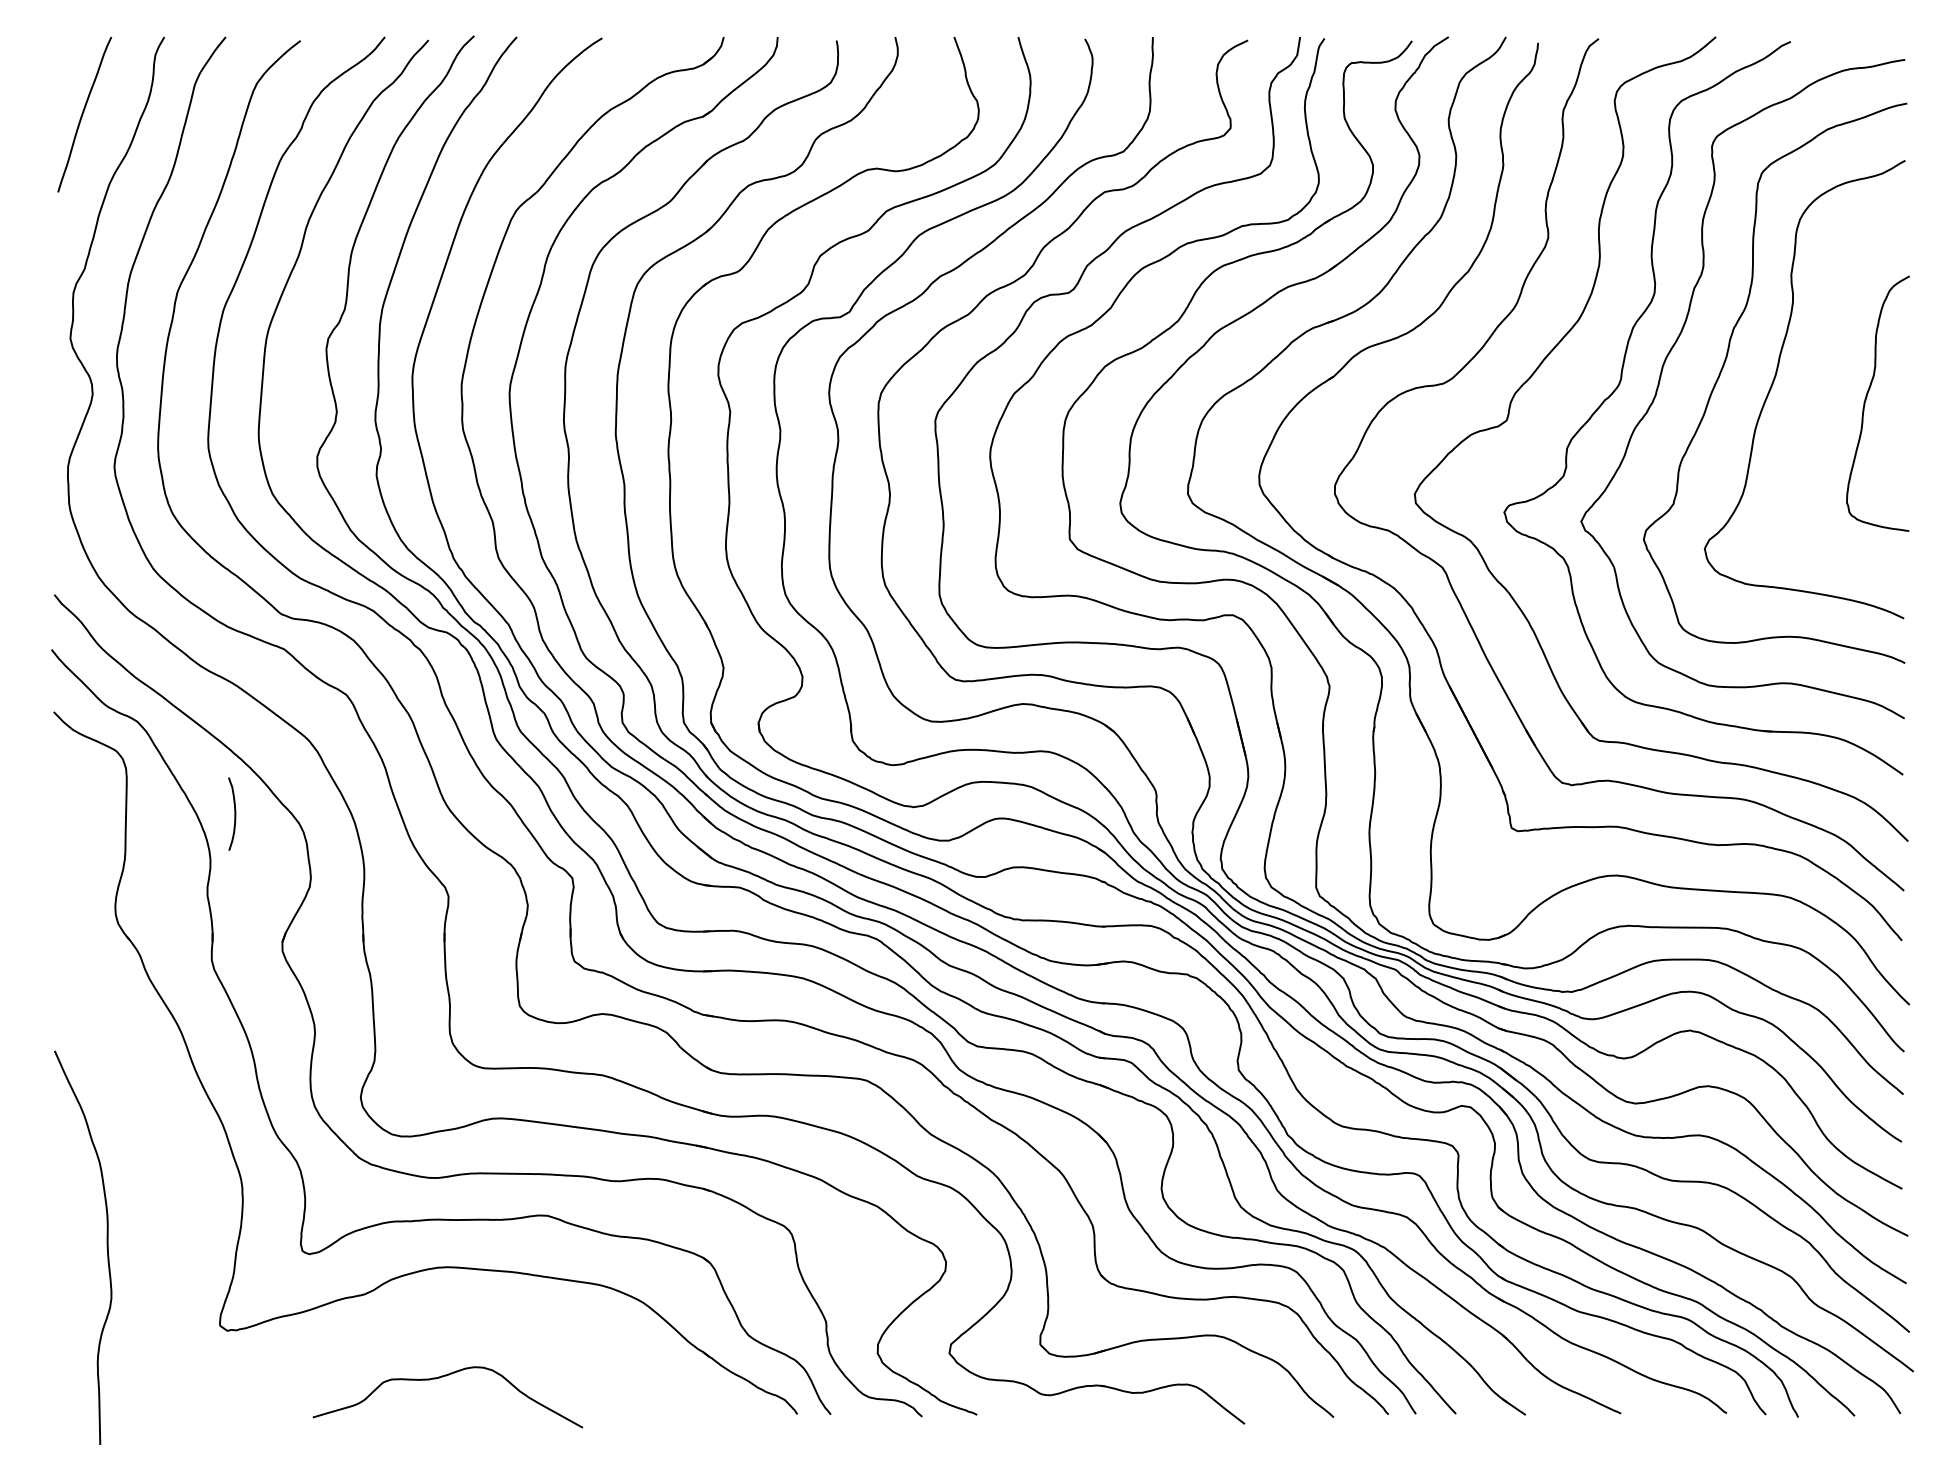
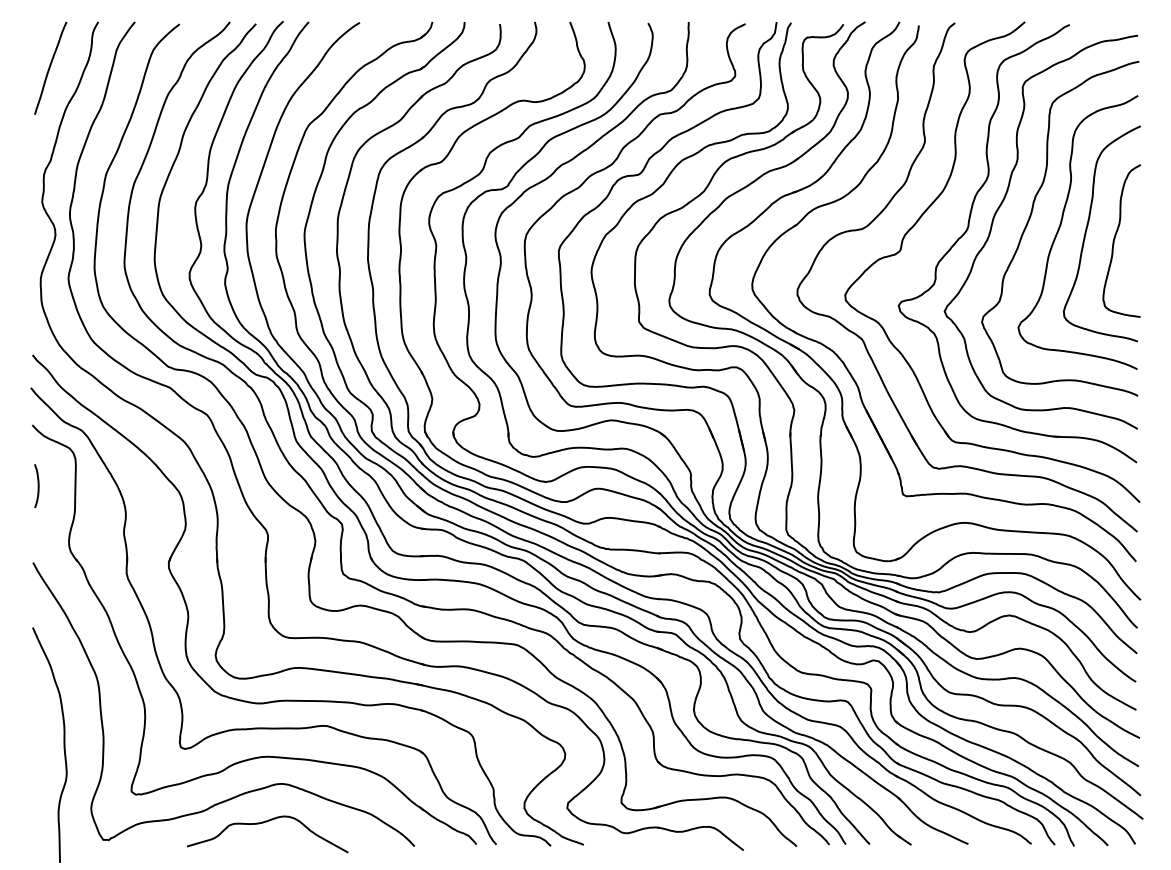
curve: (1820, 386) -> (1087, 230), added
curve: (233, 814) -> (37, 486), moved
curve: (412, 1325) -> (246, 791), added

